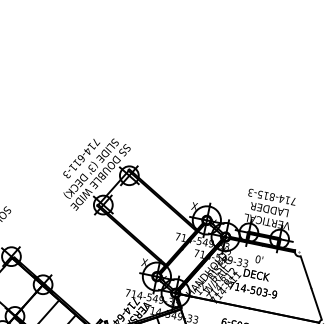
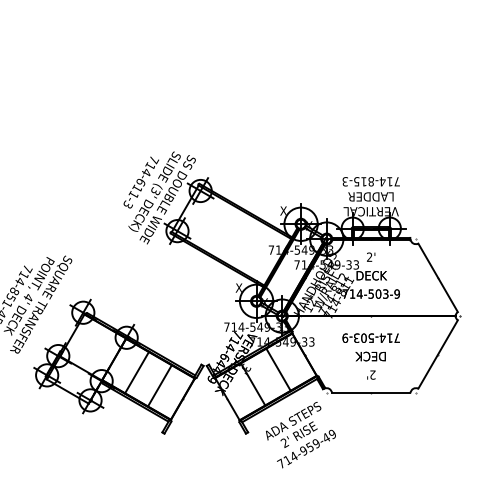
text: (258, 258) -> (369, 256), 0' -> 2'

